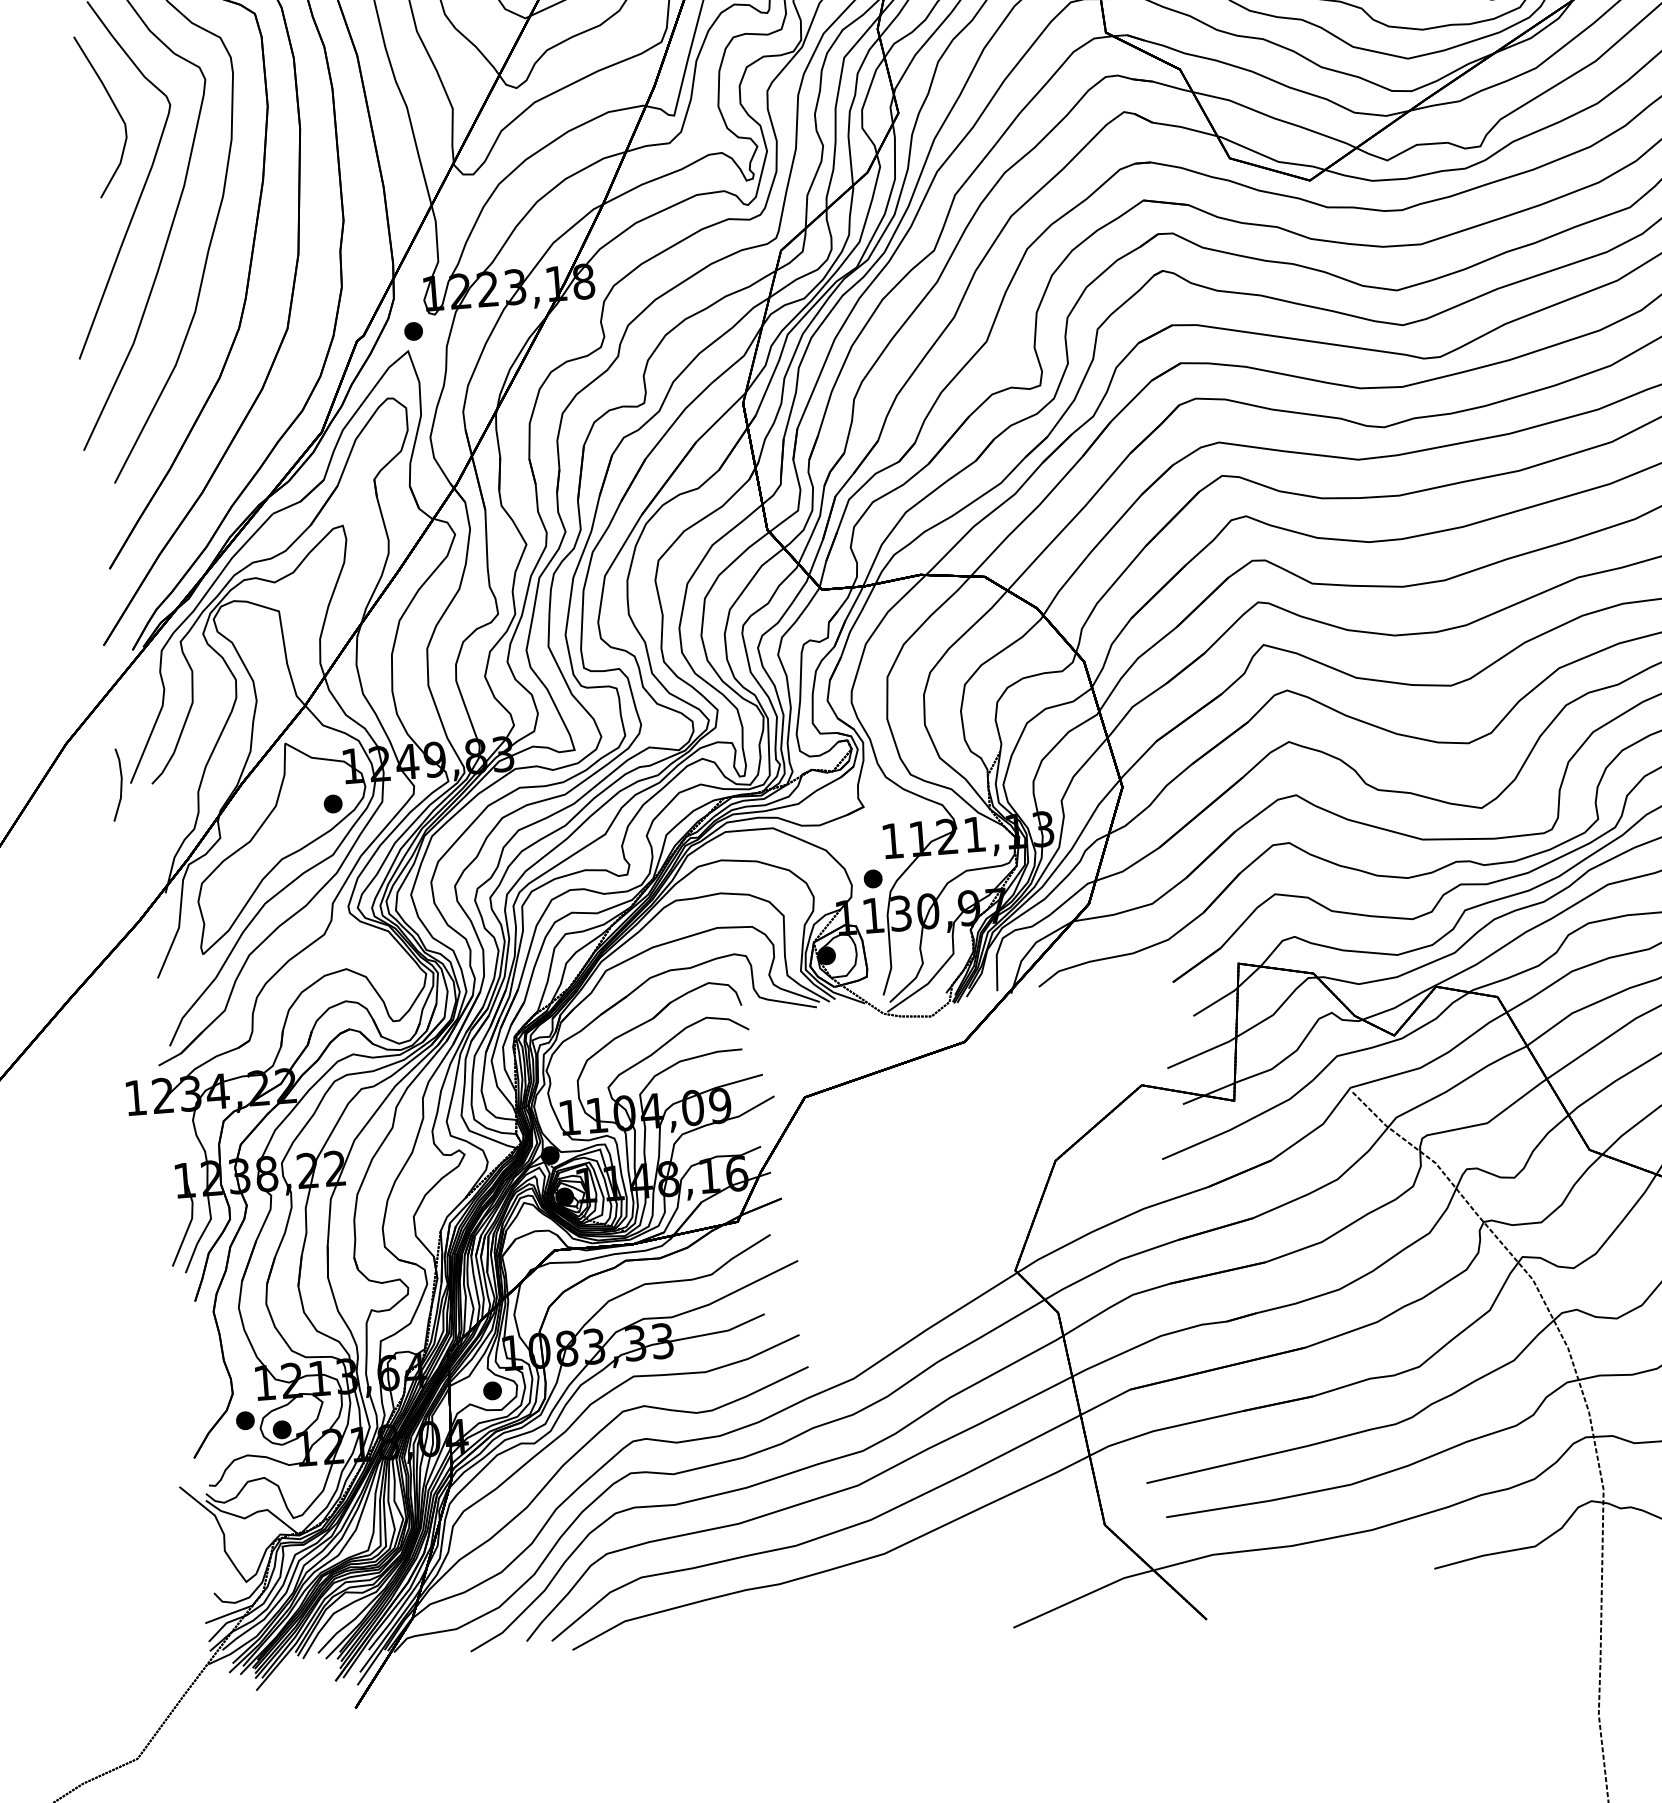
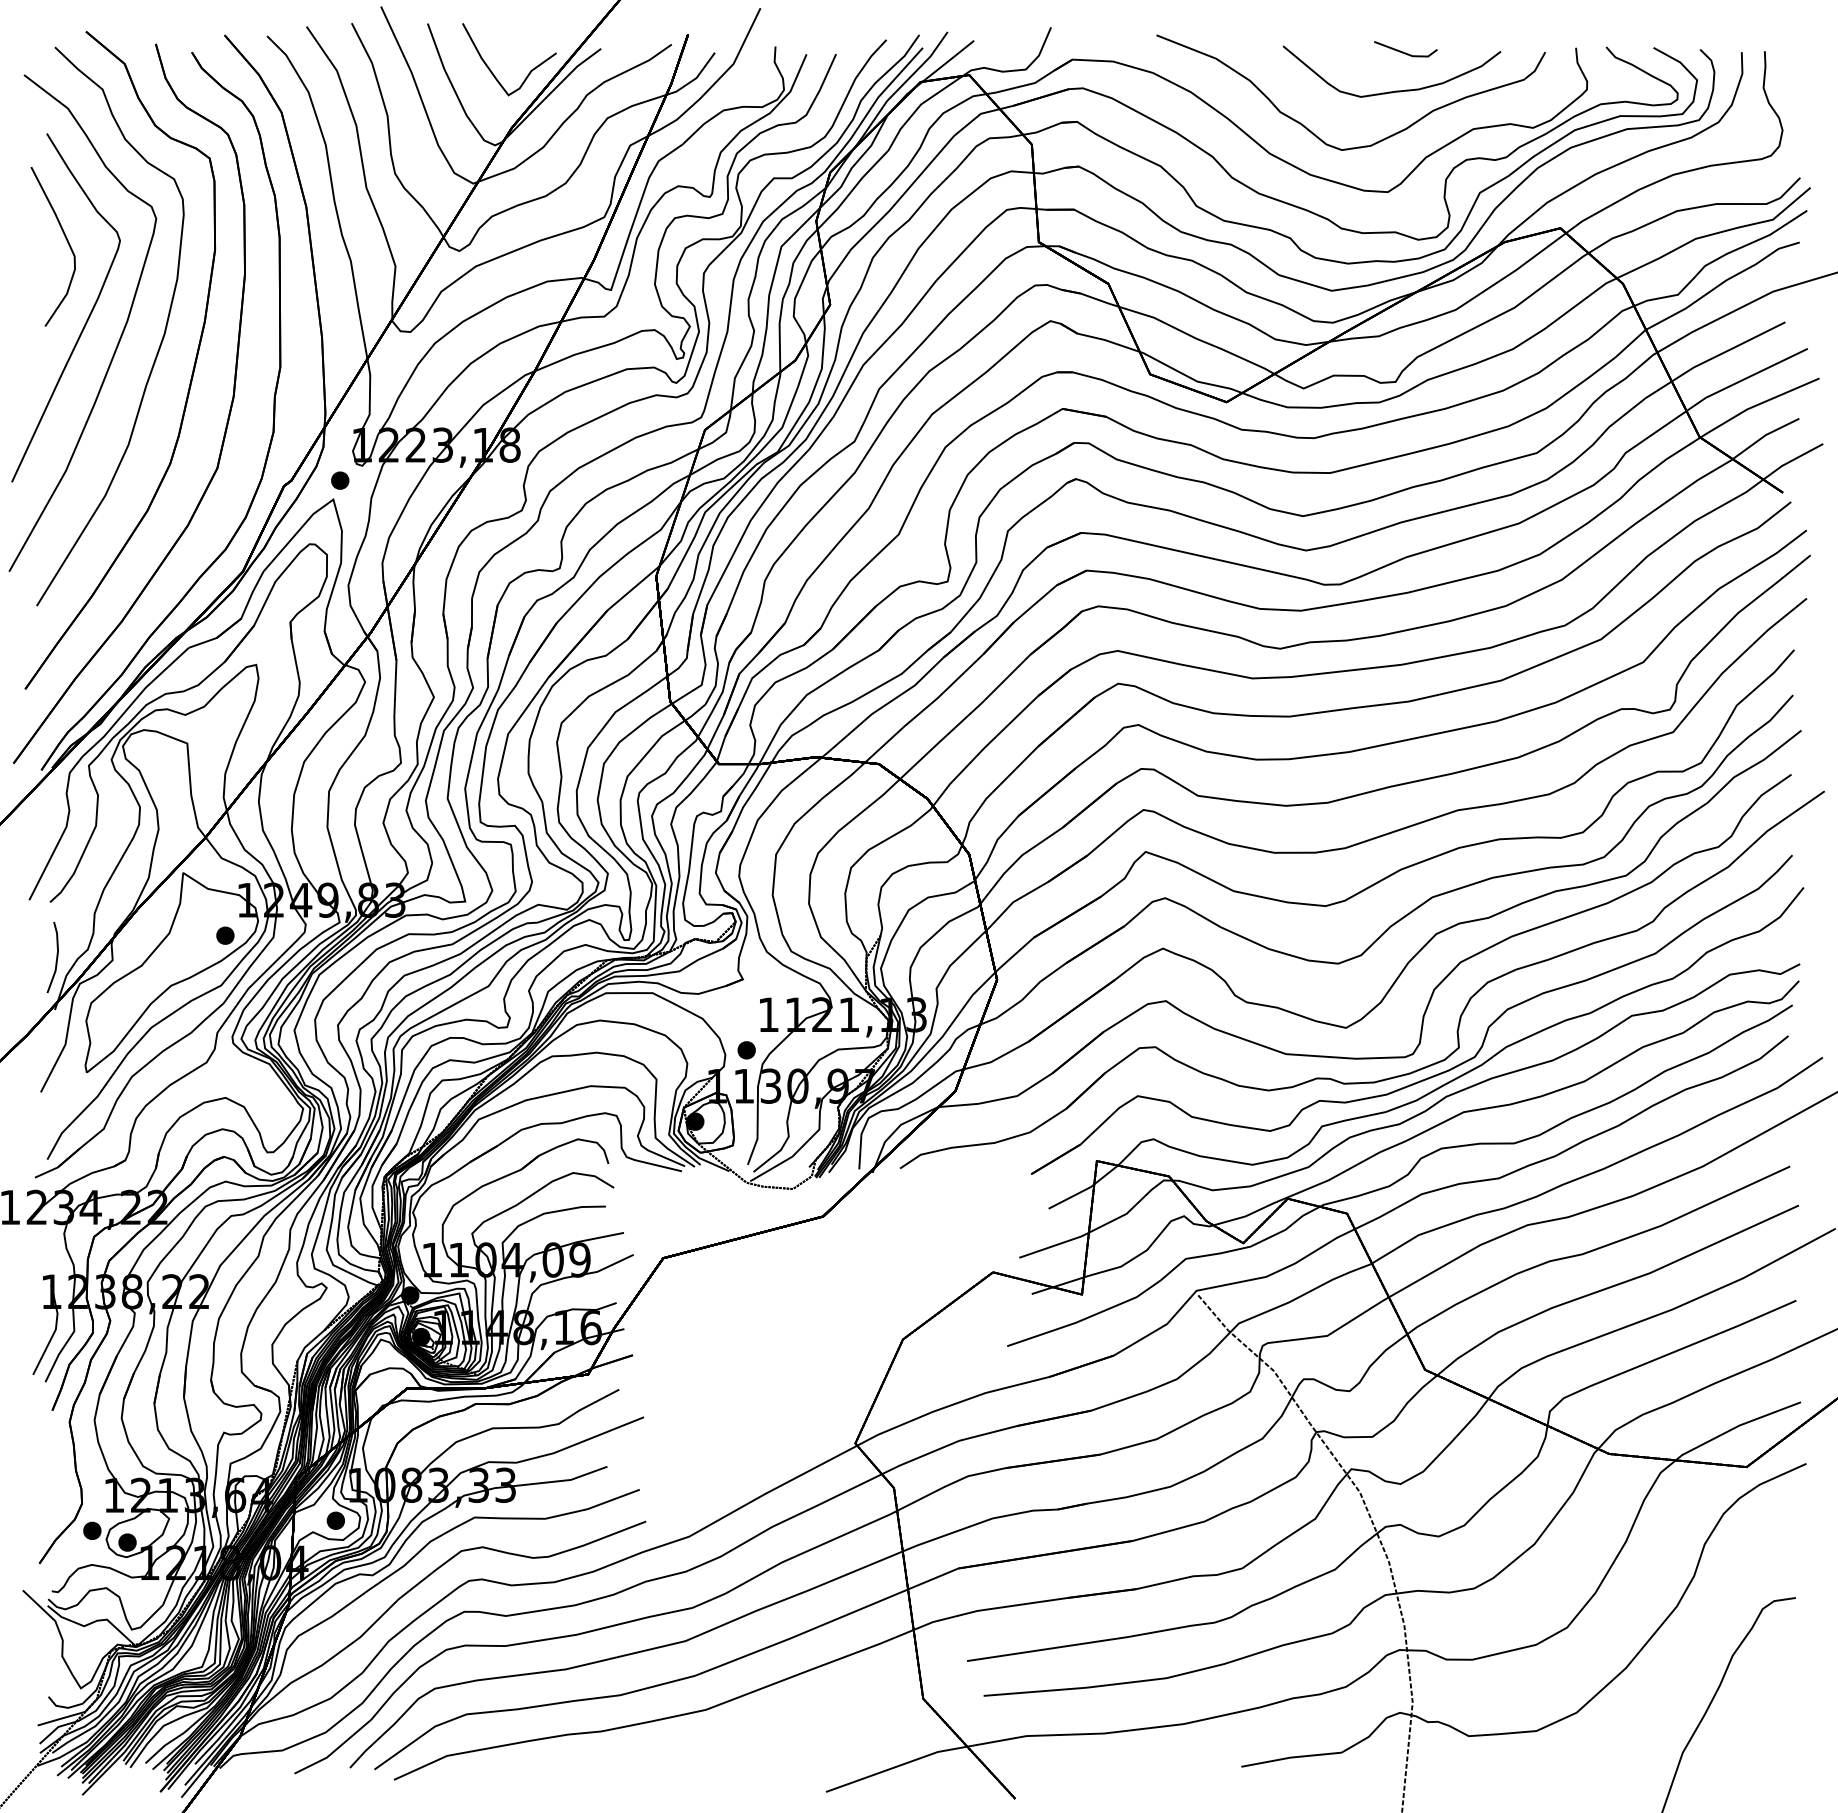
line: (120, 784) -> (56, 957), moved

